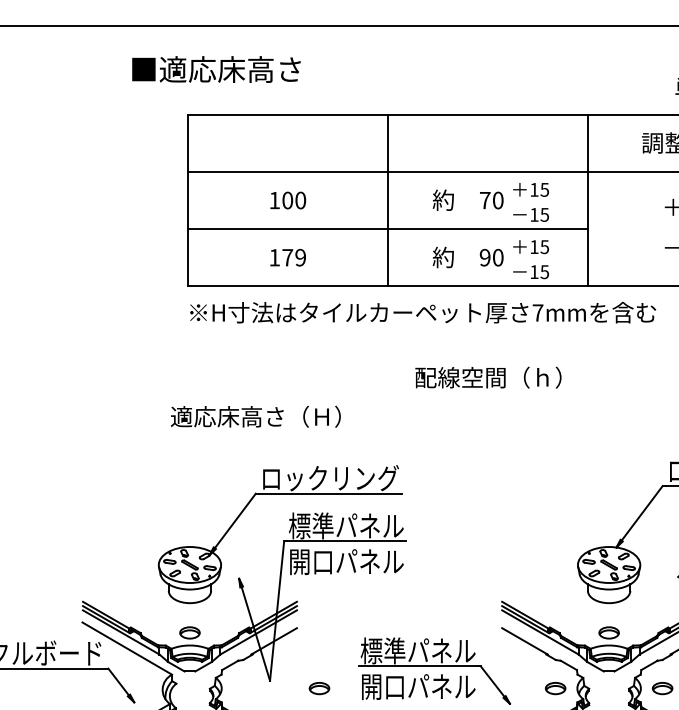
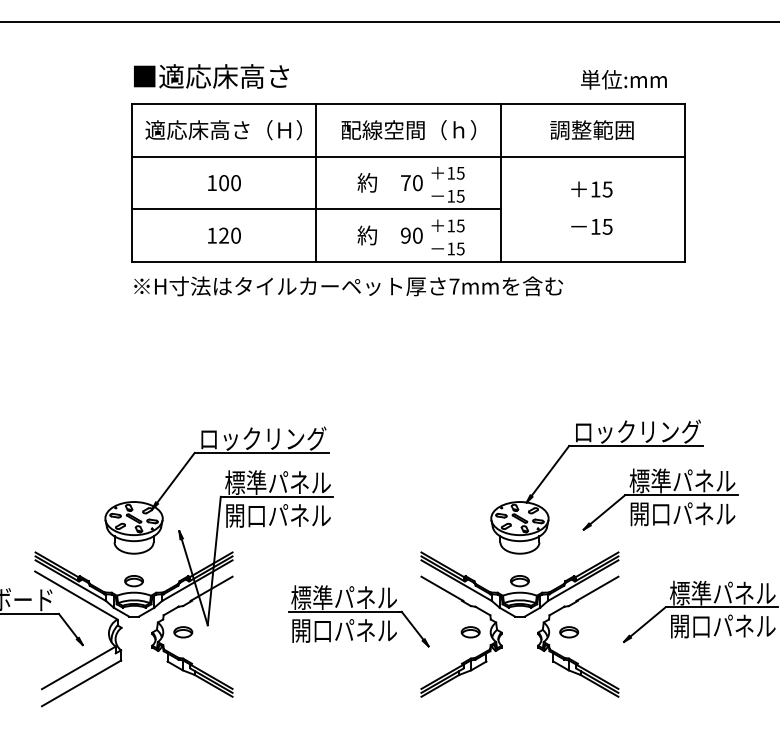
text: (216, 69) -> (211, 76), moved
text: (293, 257) -> (229, 235), 179 -> 120
text: (488, 378) -> (408, 130), moved
text: (255, 417) -> (223, 130), moved
part: (319, 688) -> (183, 632), moved

